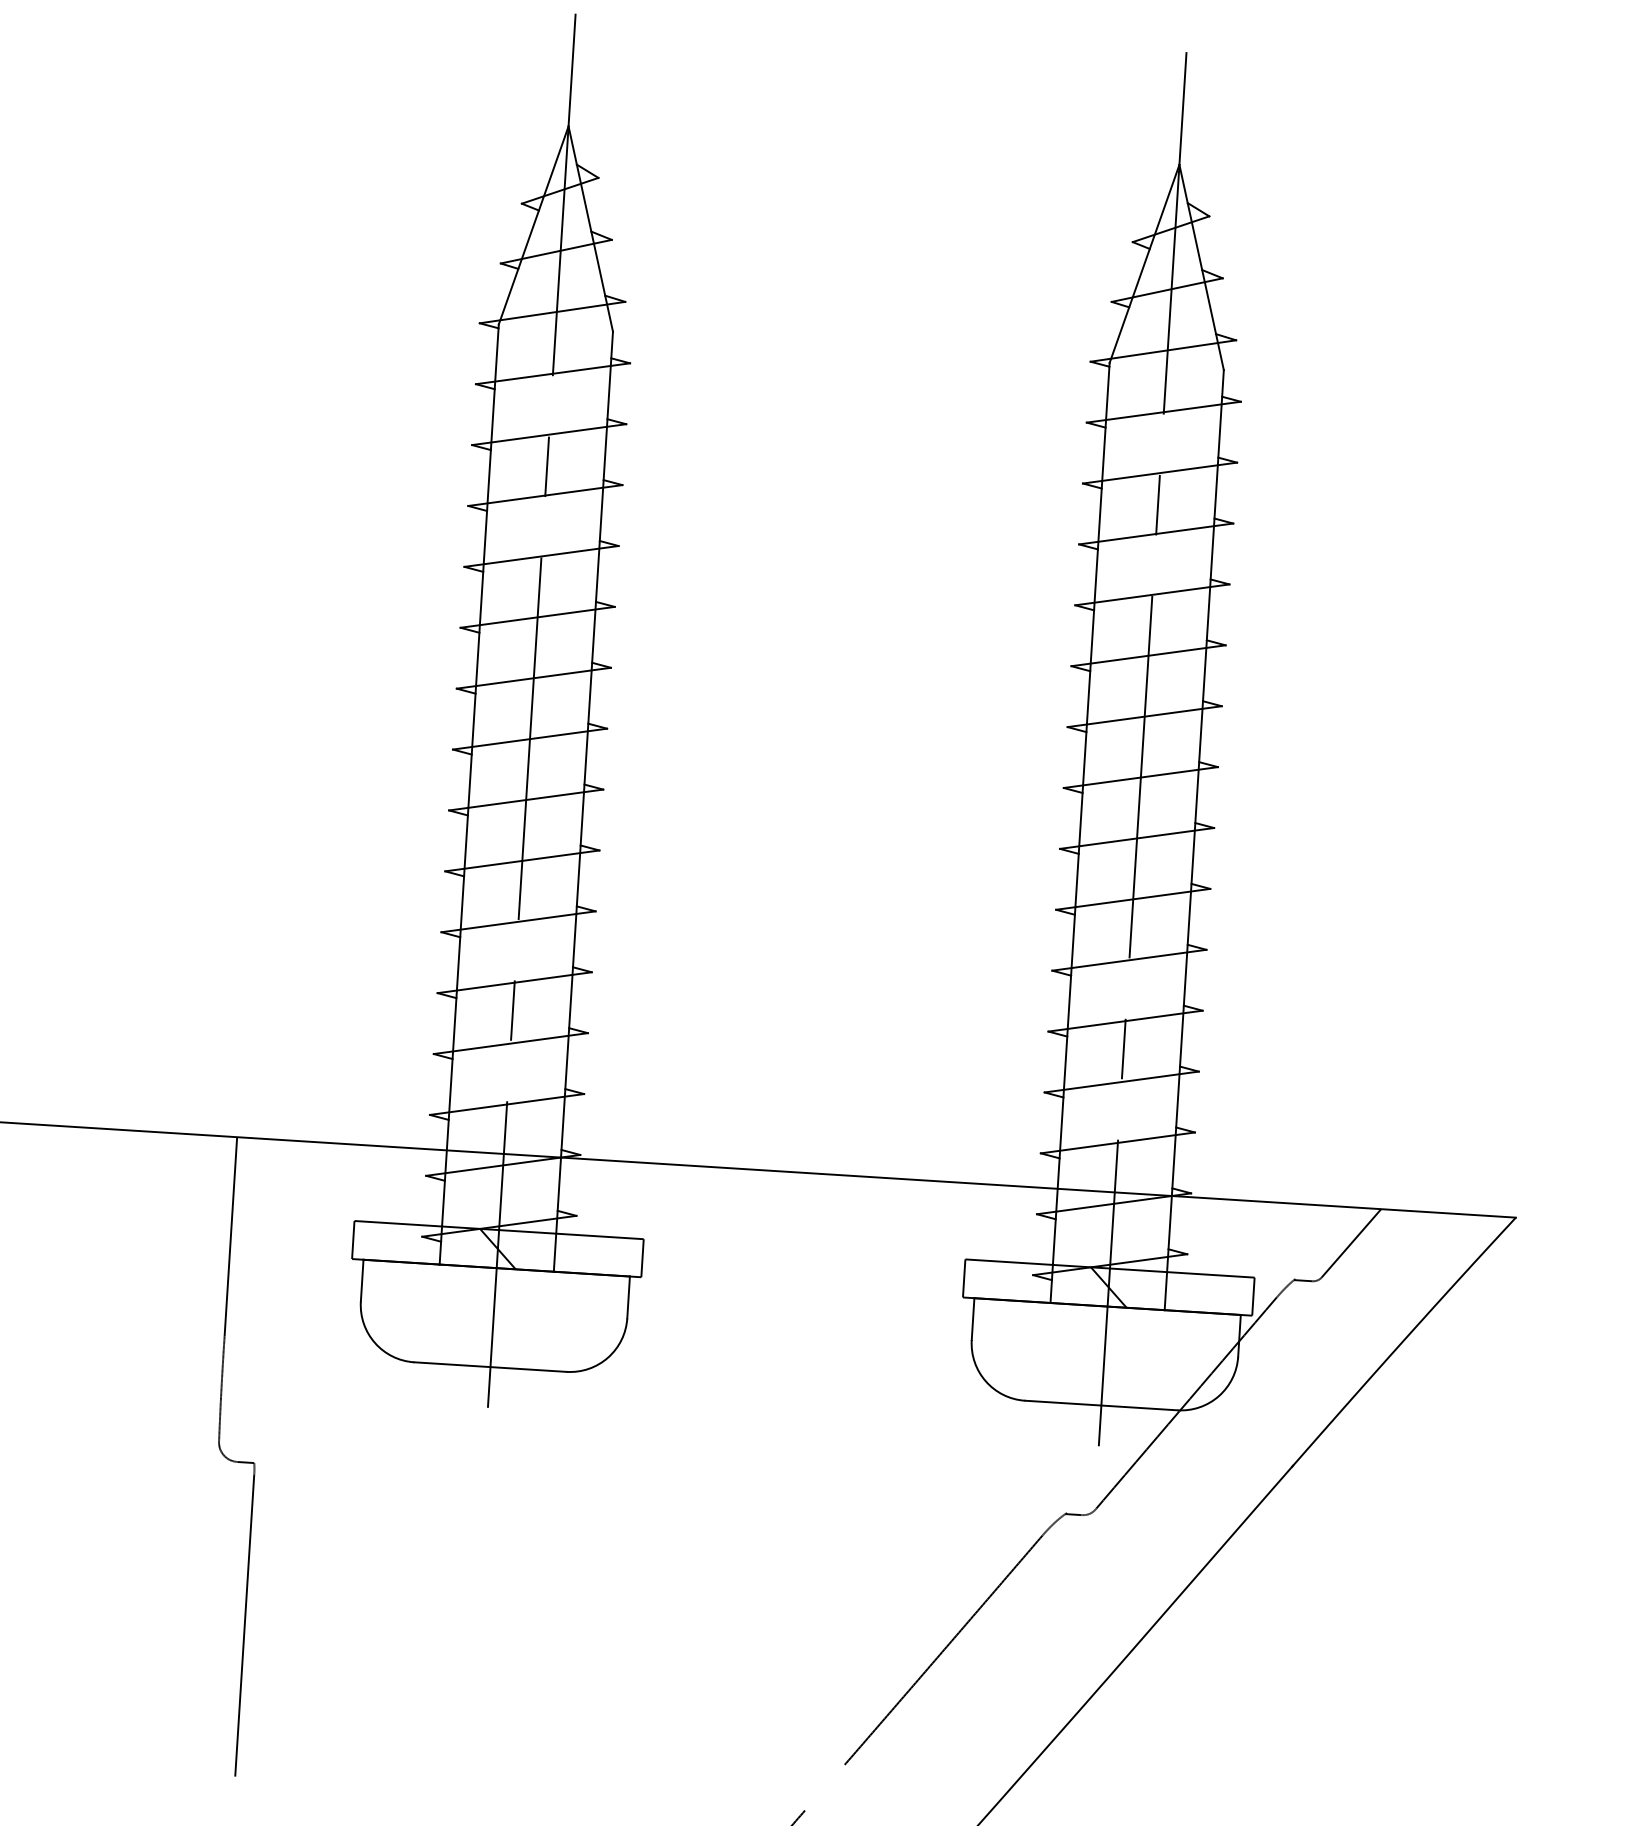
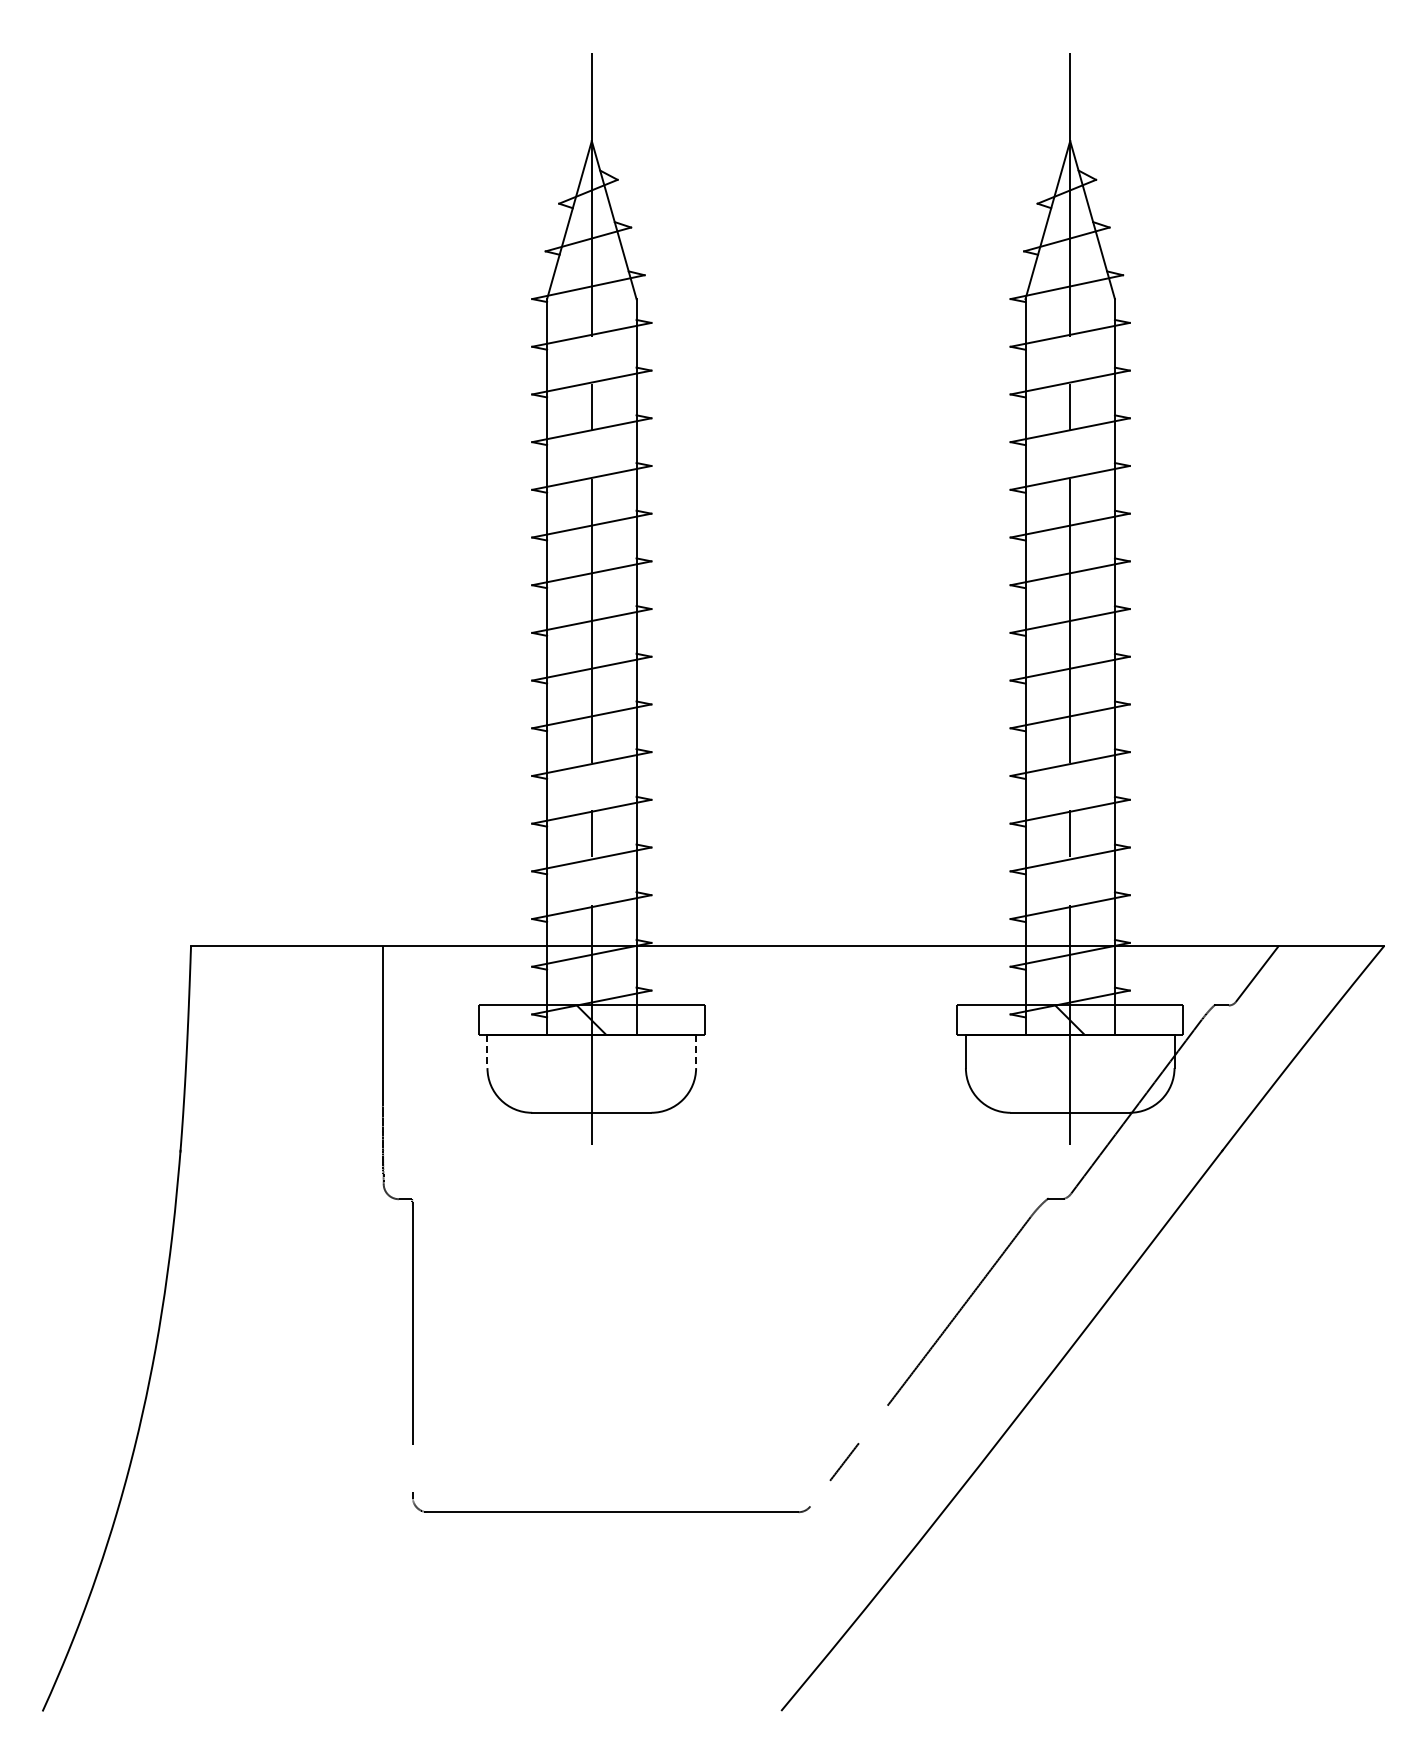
line: (362, 1281) -> (487, 1052), solid -> dashed
line: (629, 1298) -> (696, 1052), solid -> dashed

